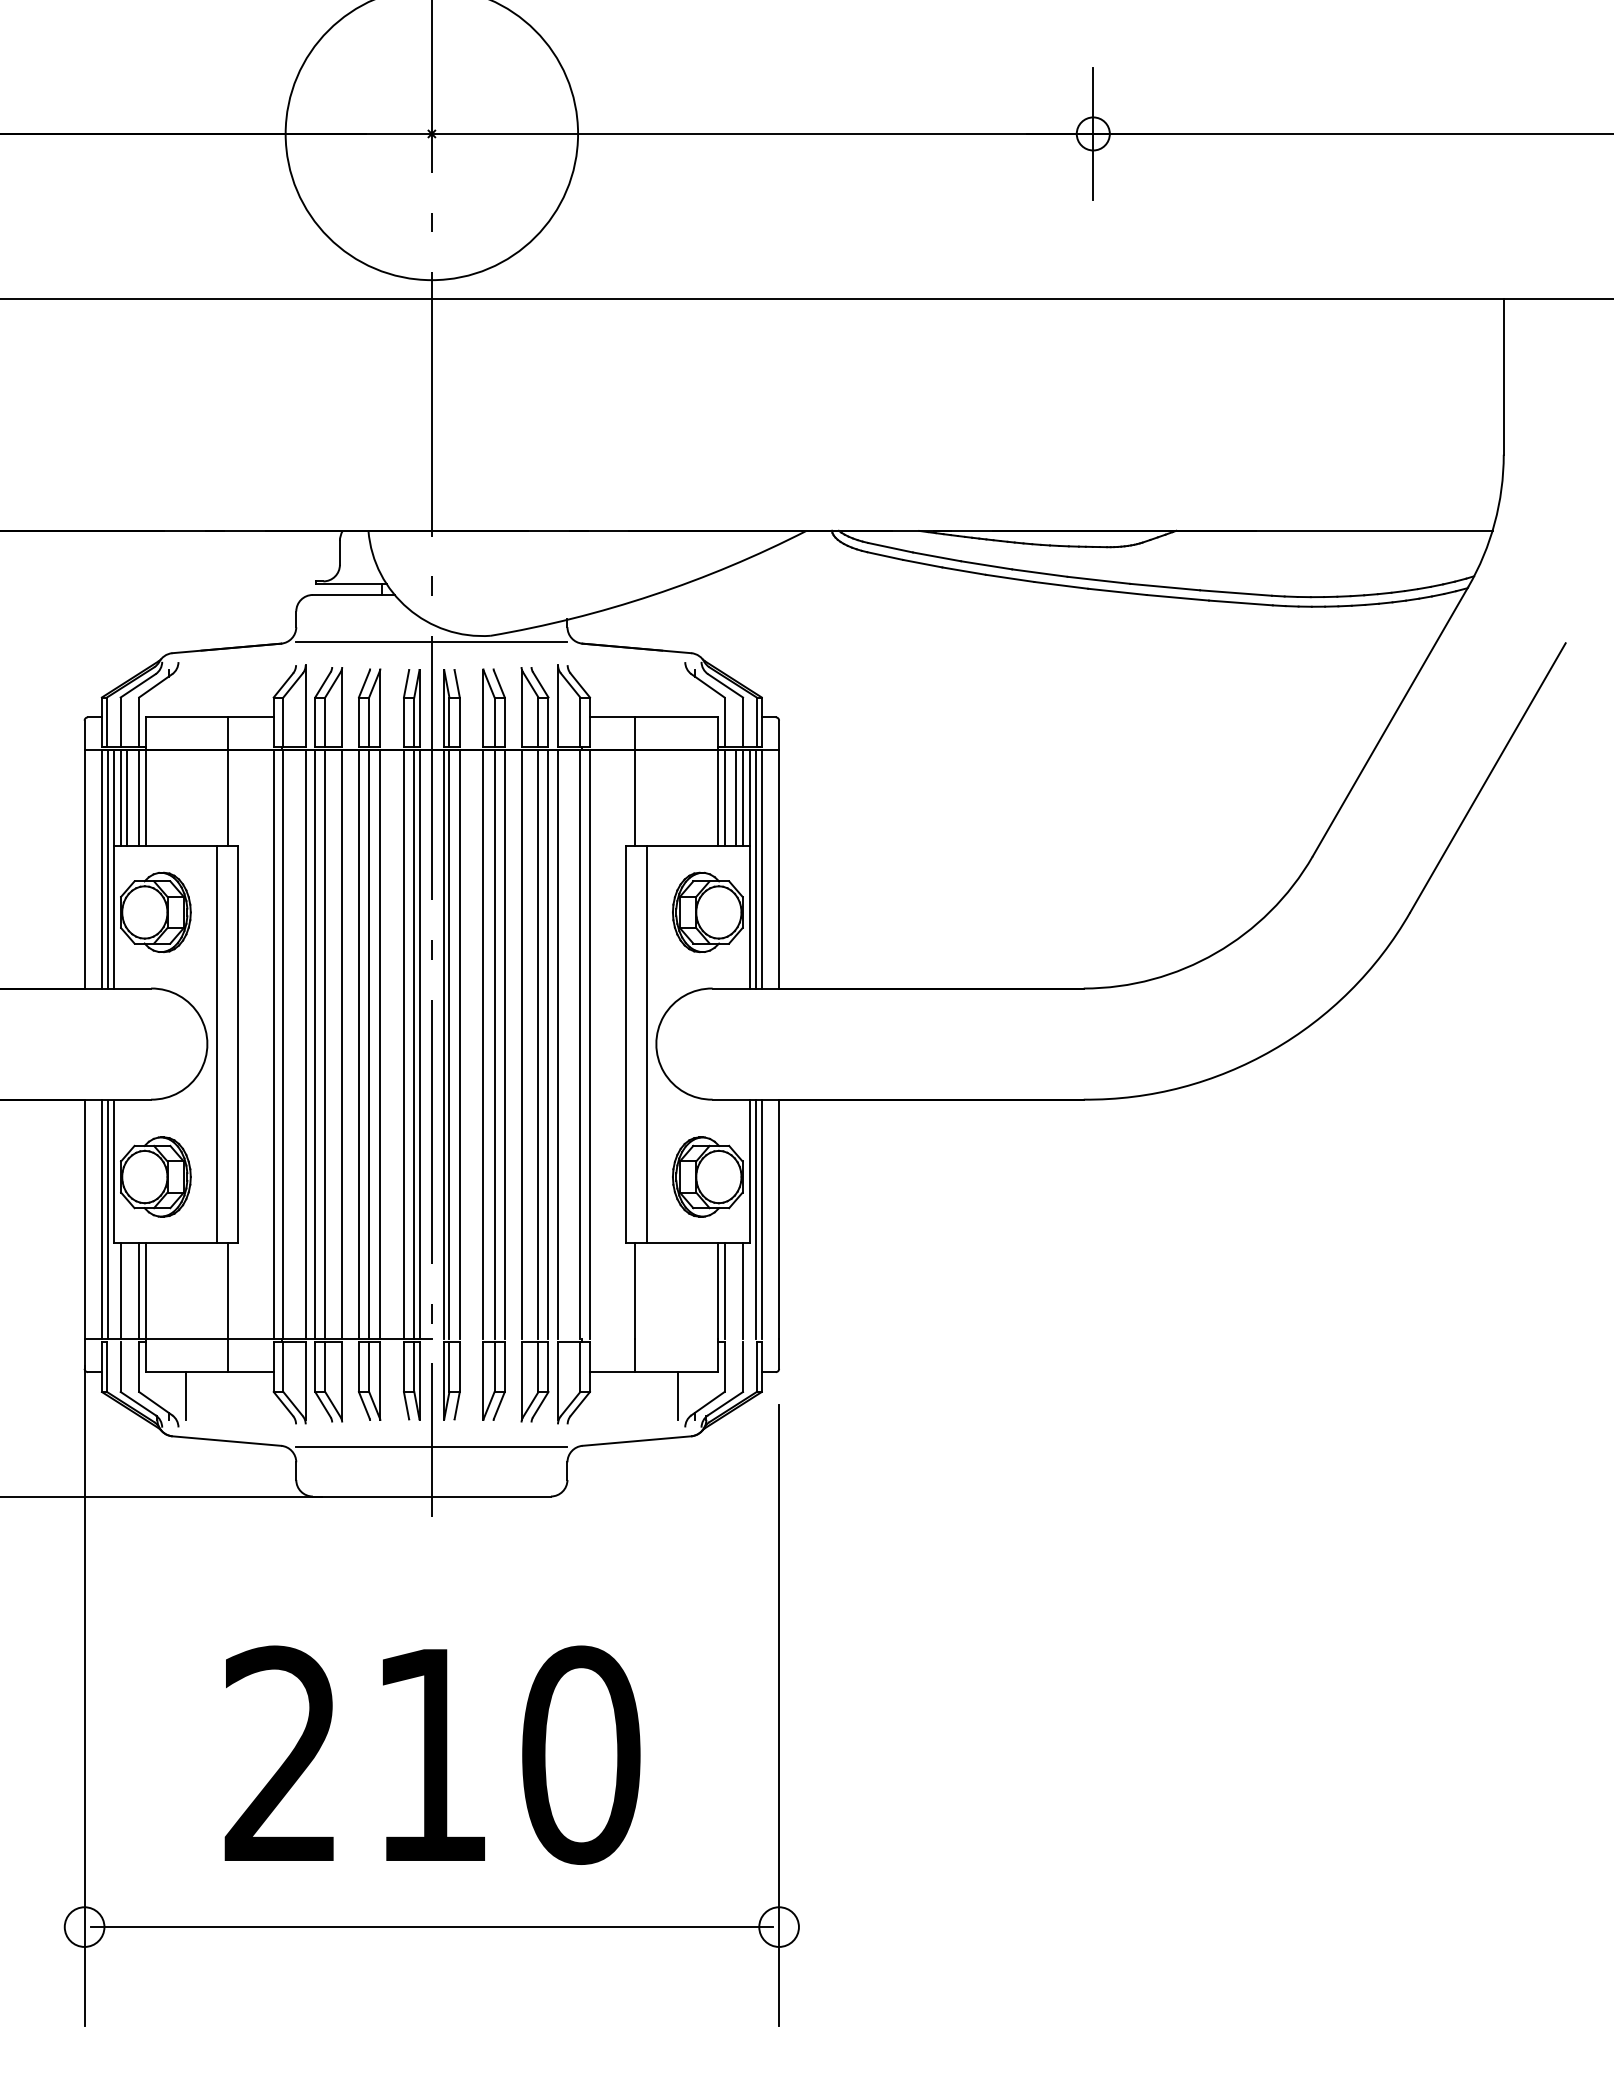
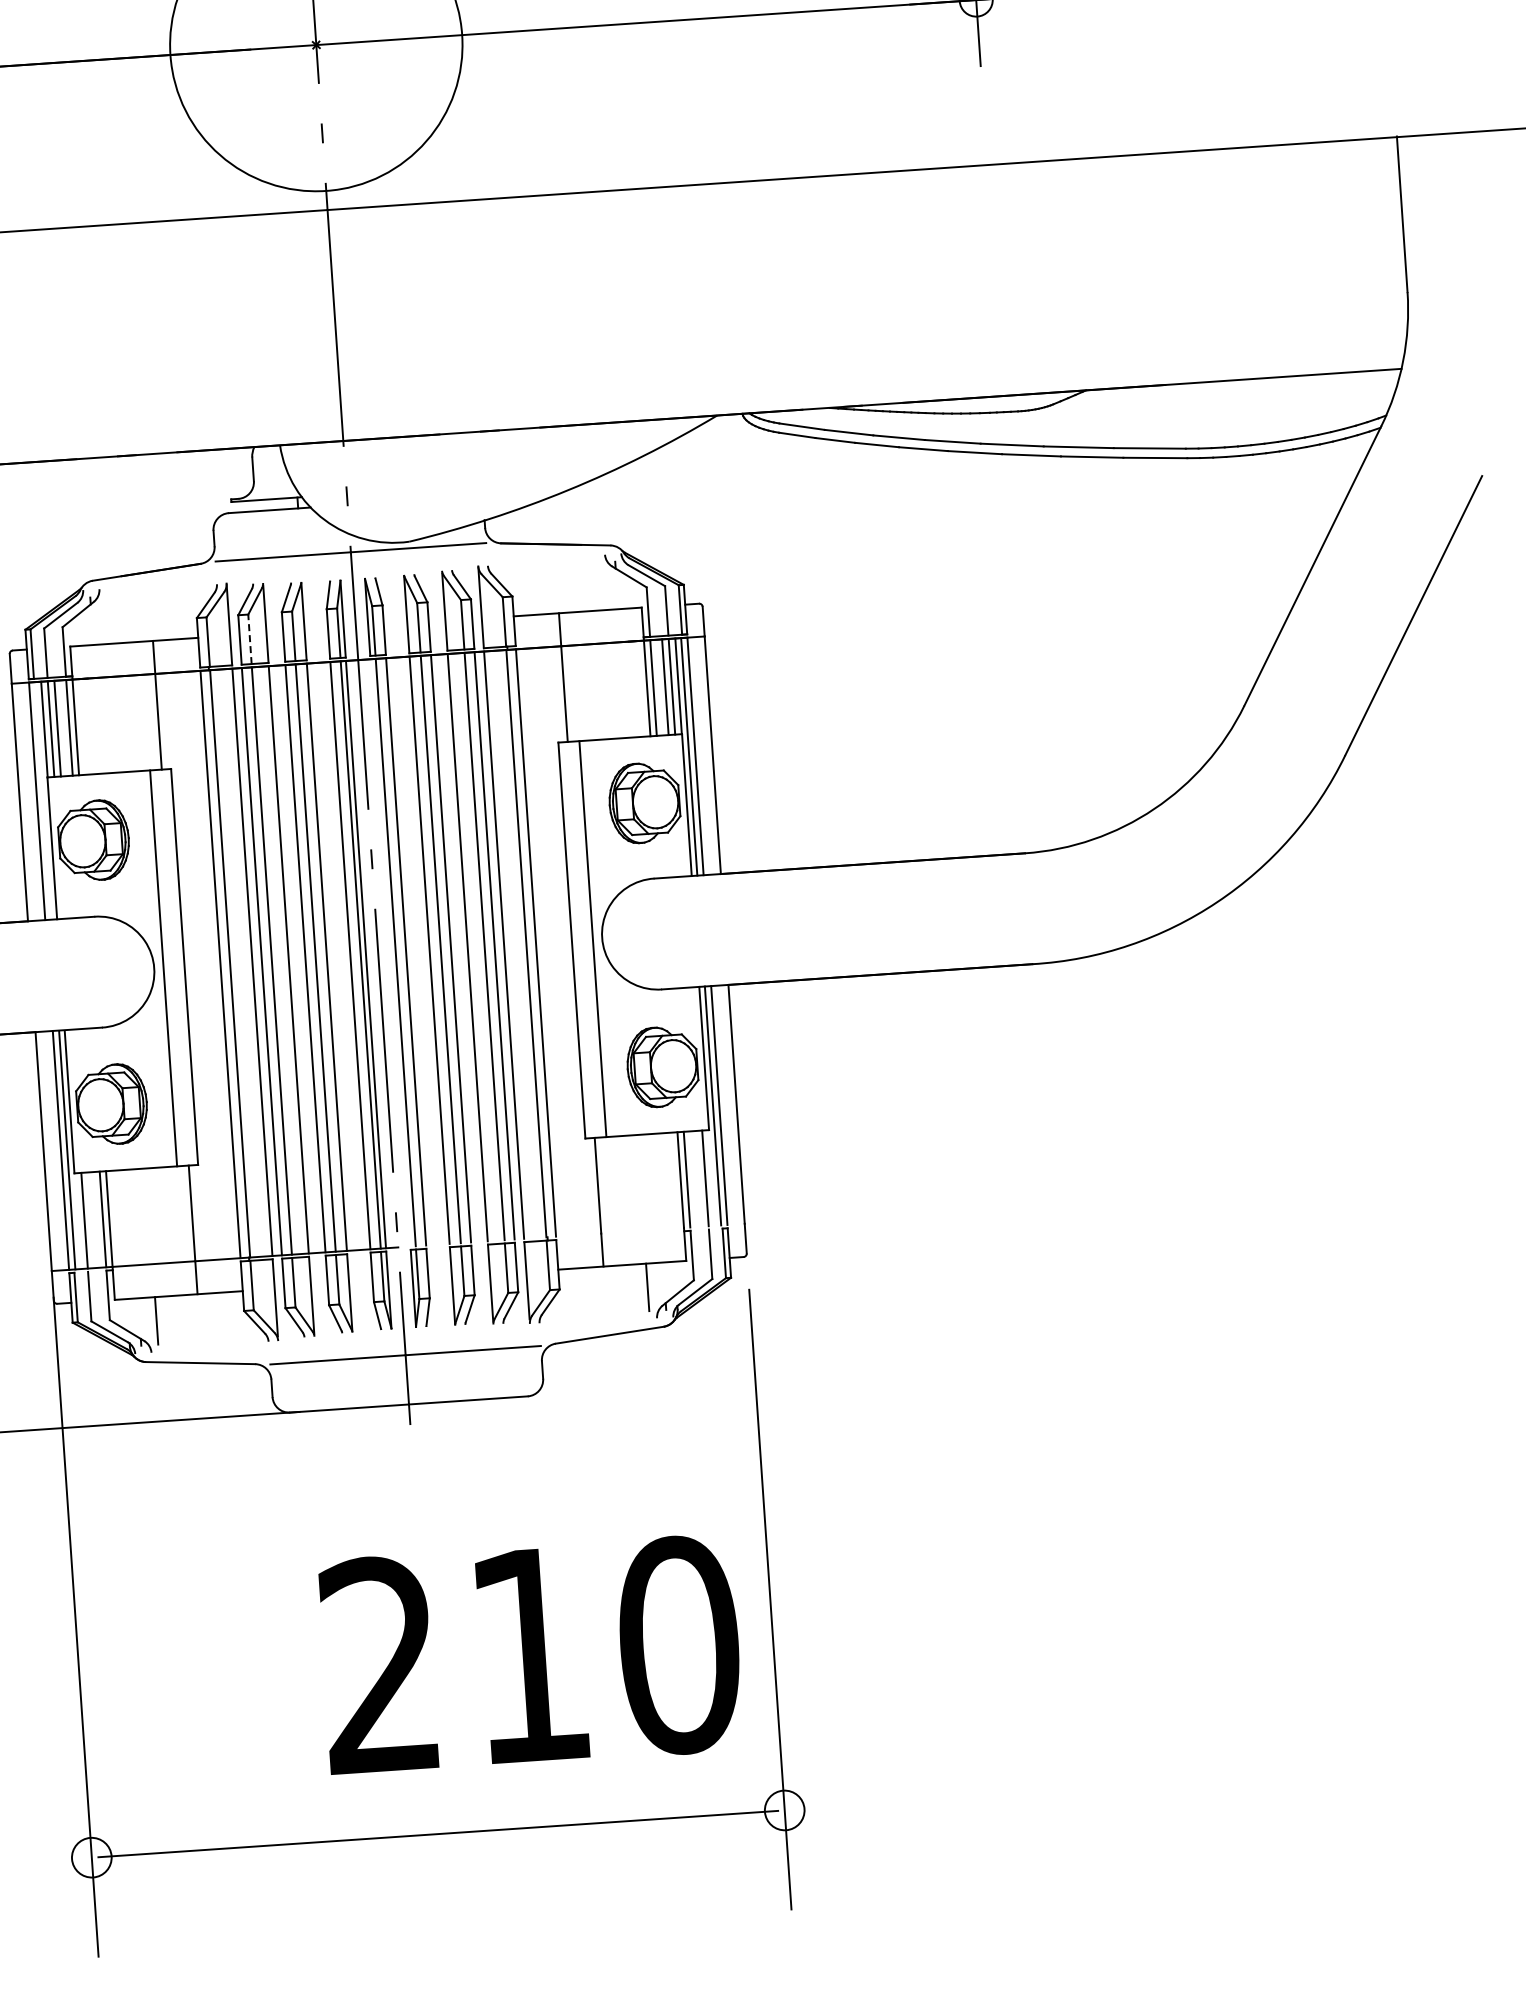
line: (325, 722) -> (250, 639), solid -> dashed
line: (108, 869) -> (43, 800), removed
line: (444, 1044) -> (390, 952), removed
text: (432, 1754) -> (530, 1654), moved

